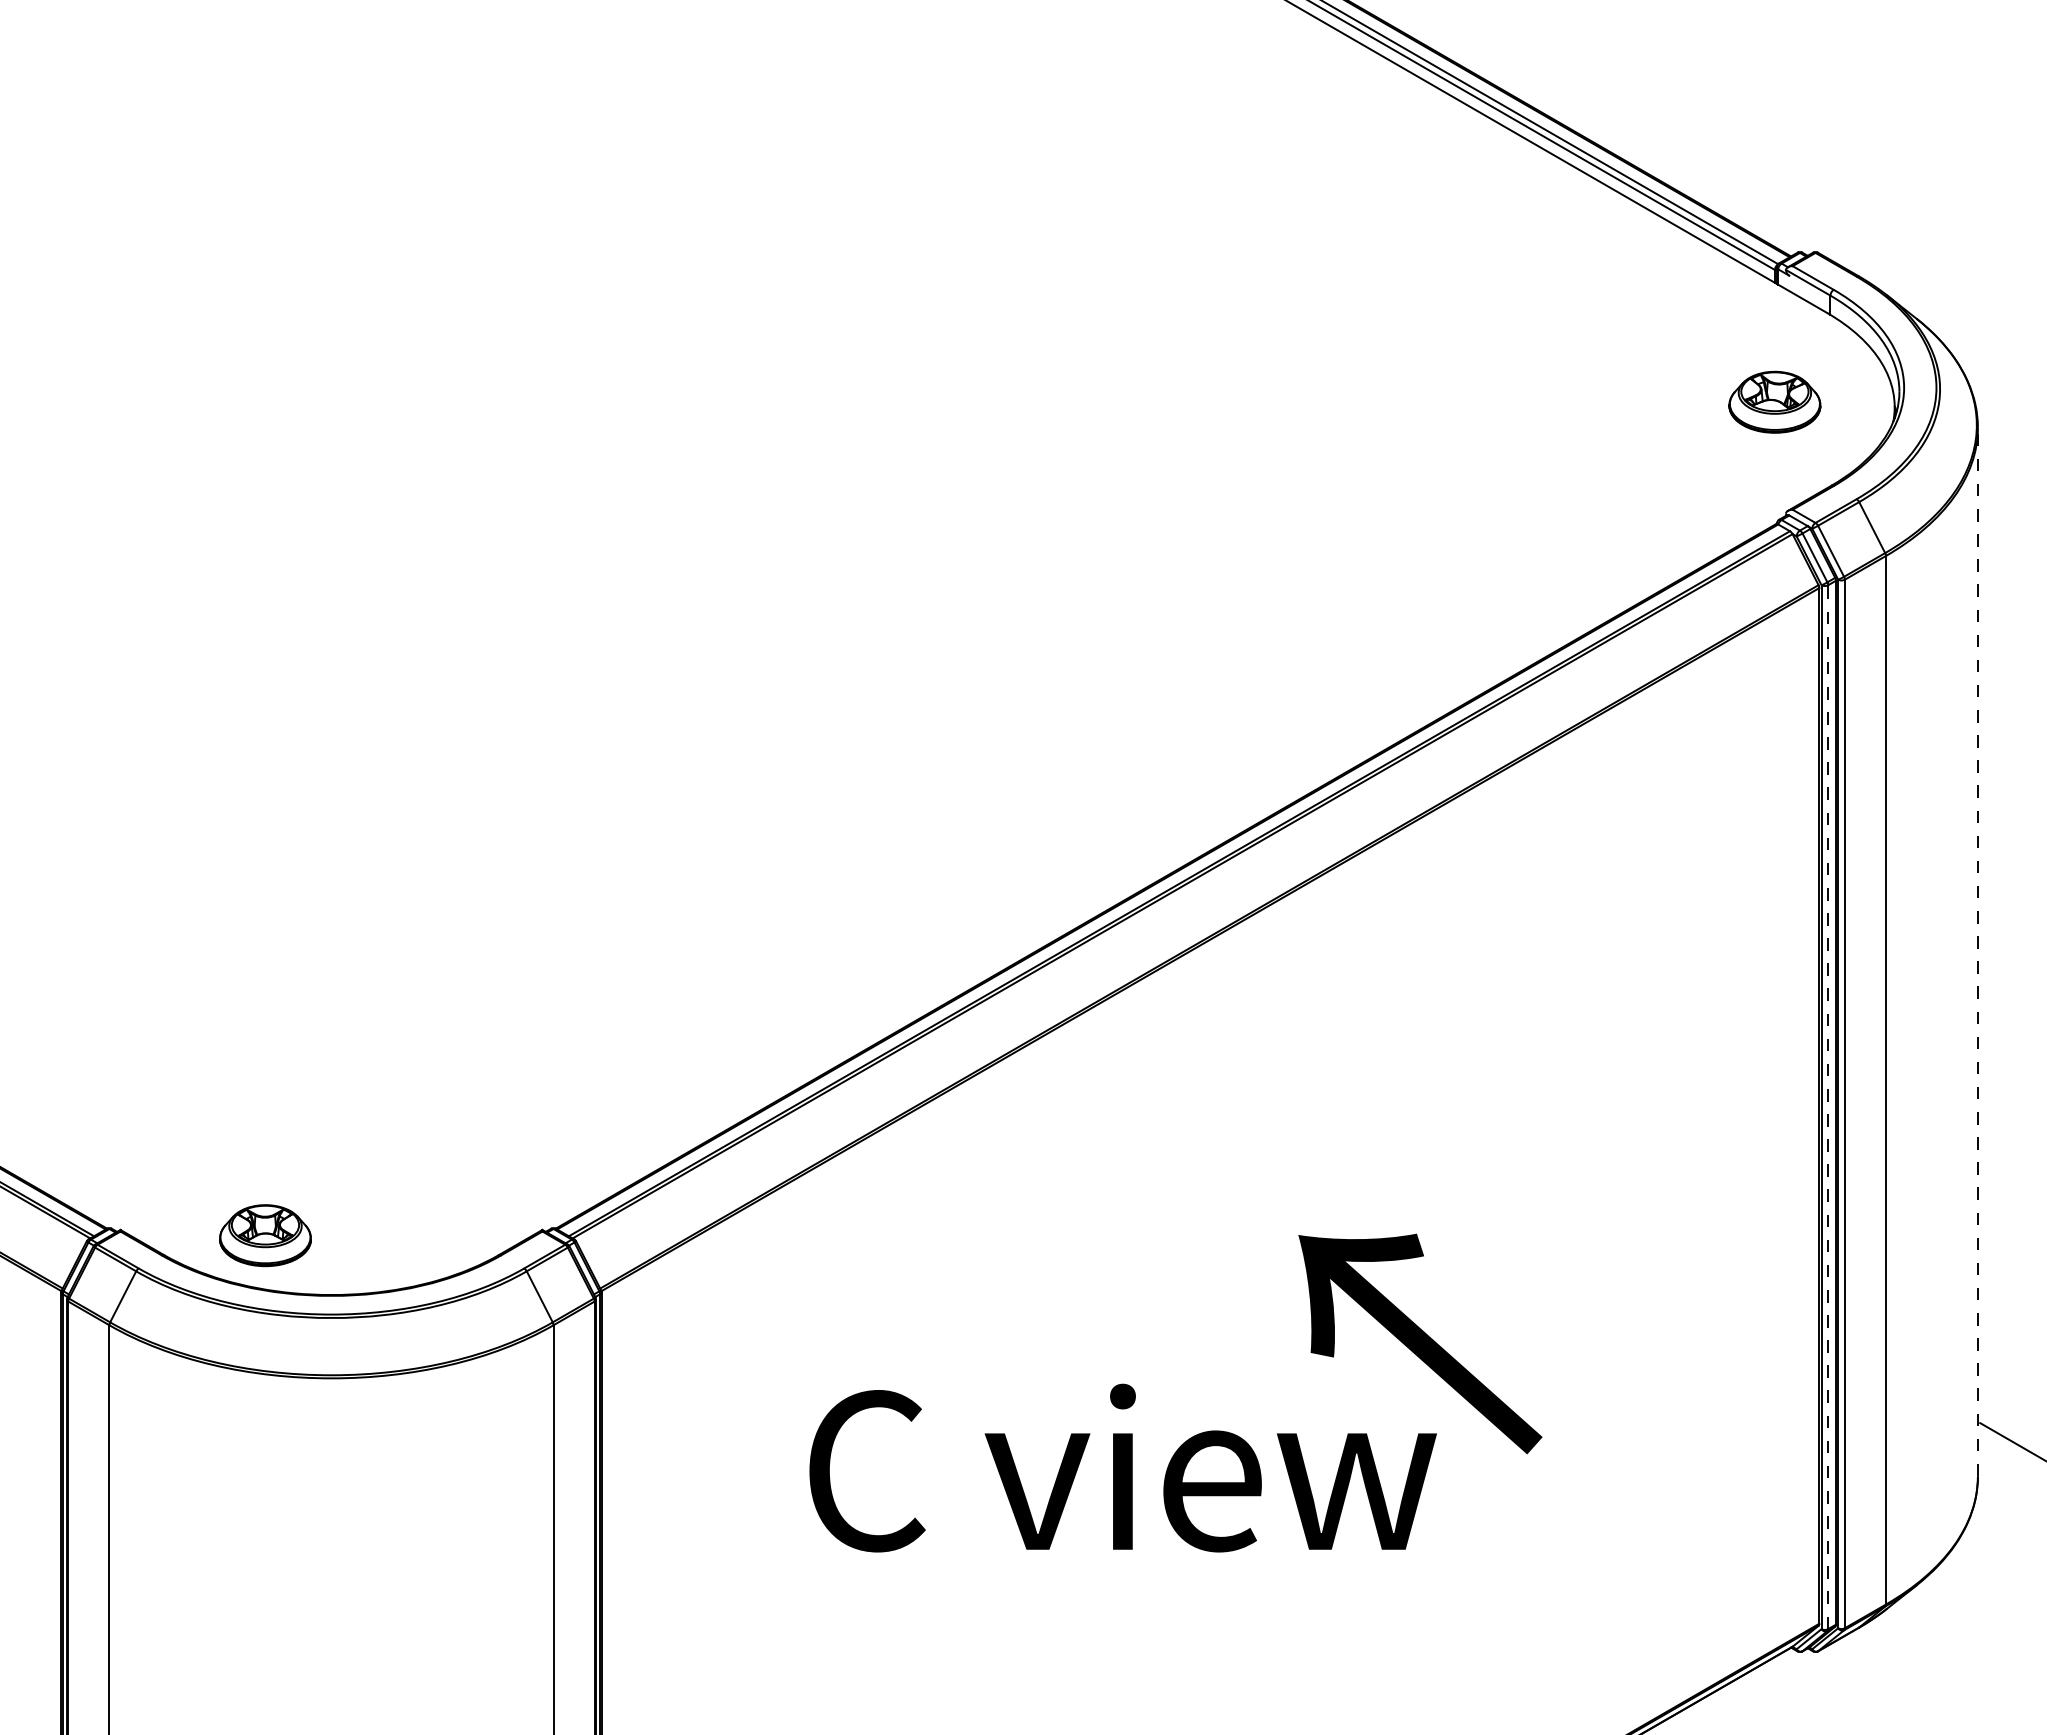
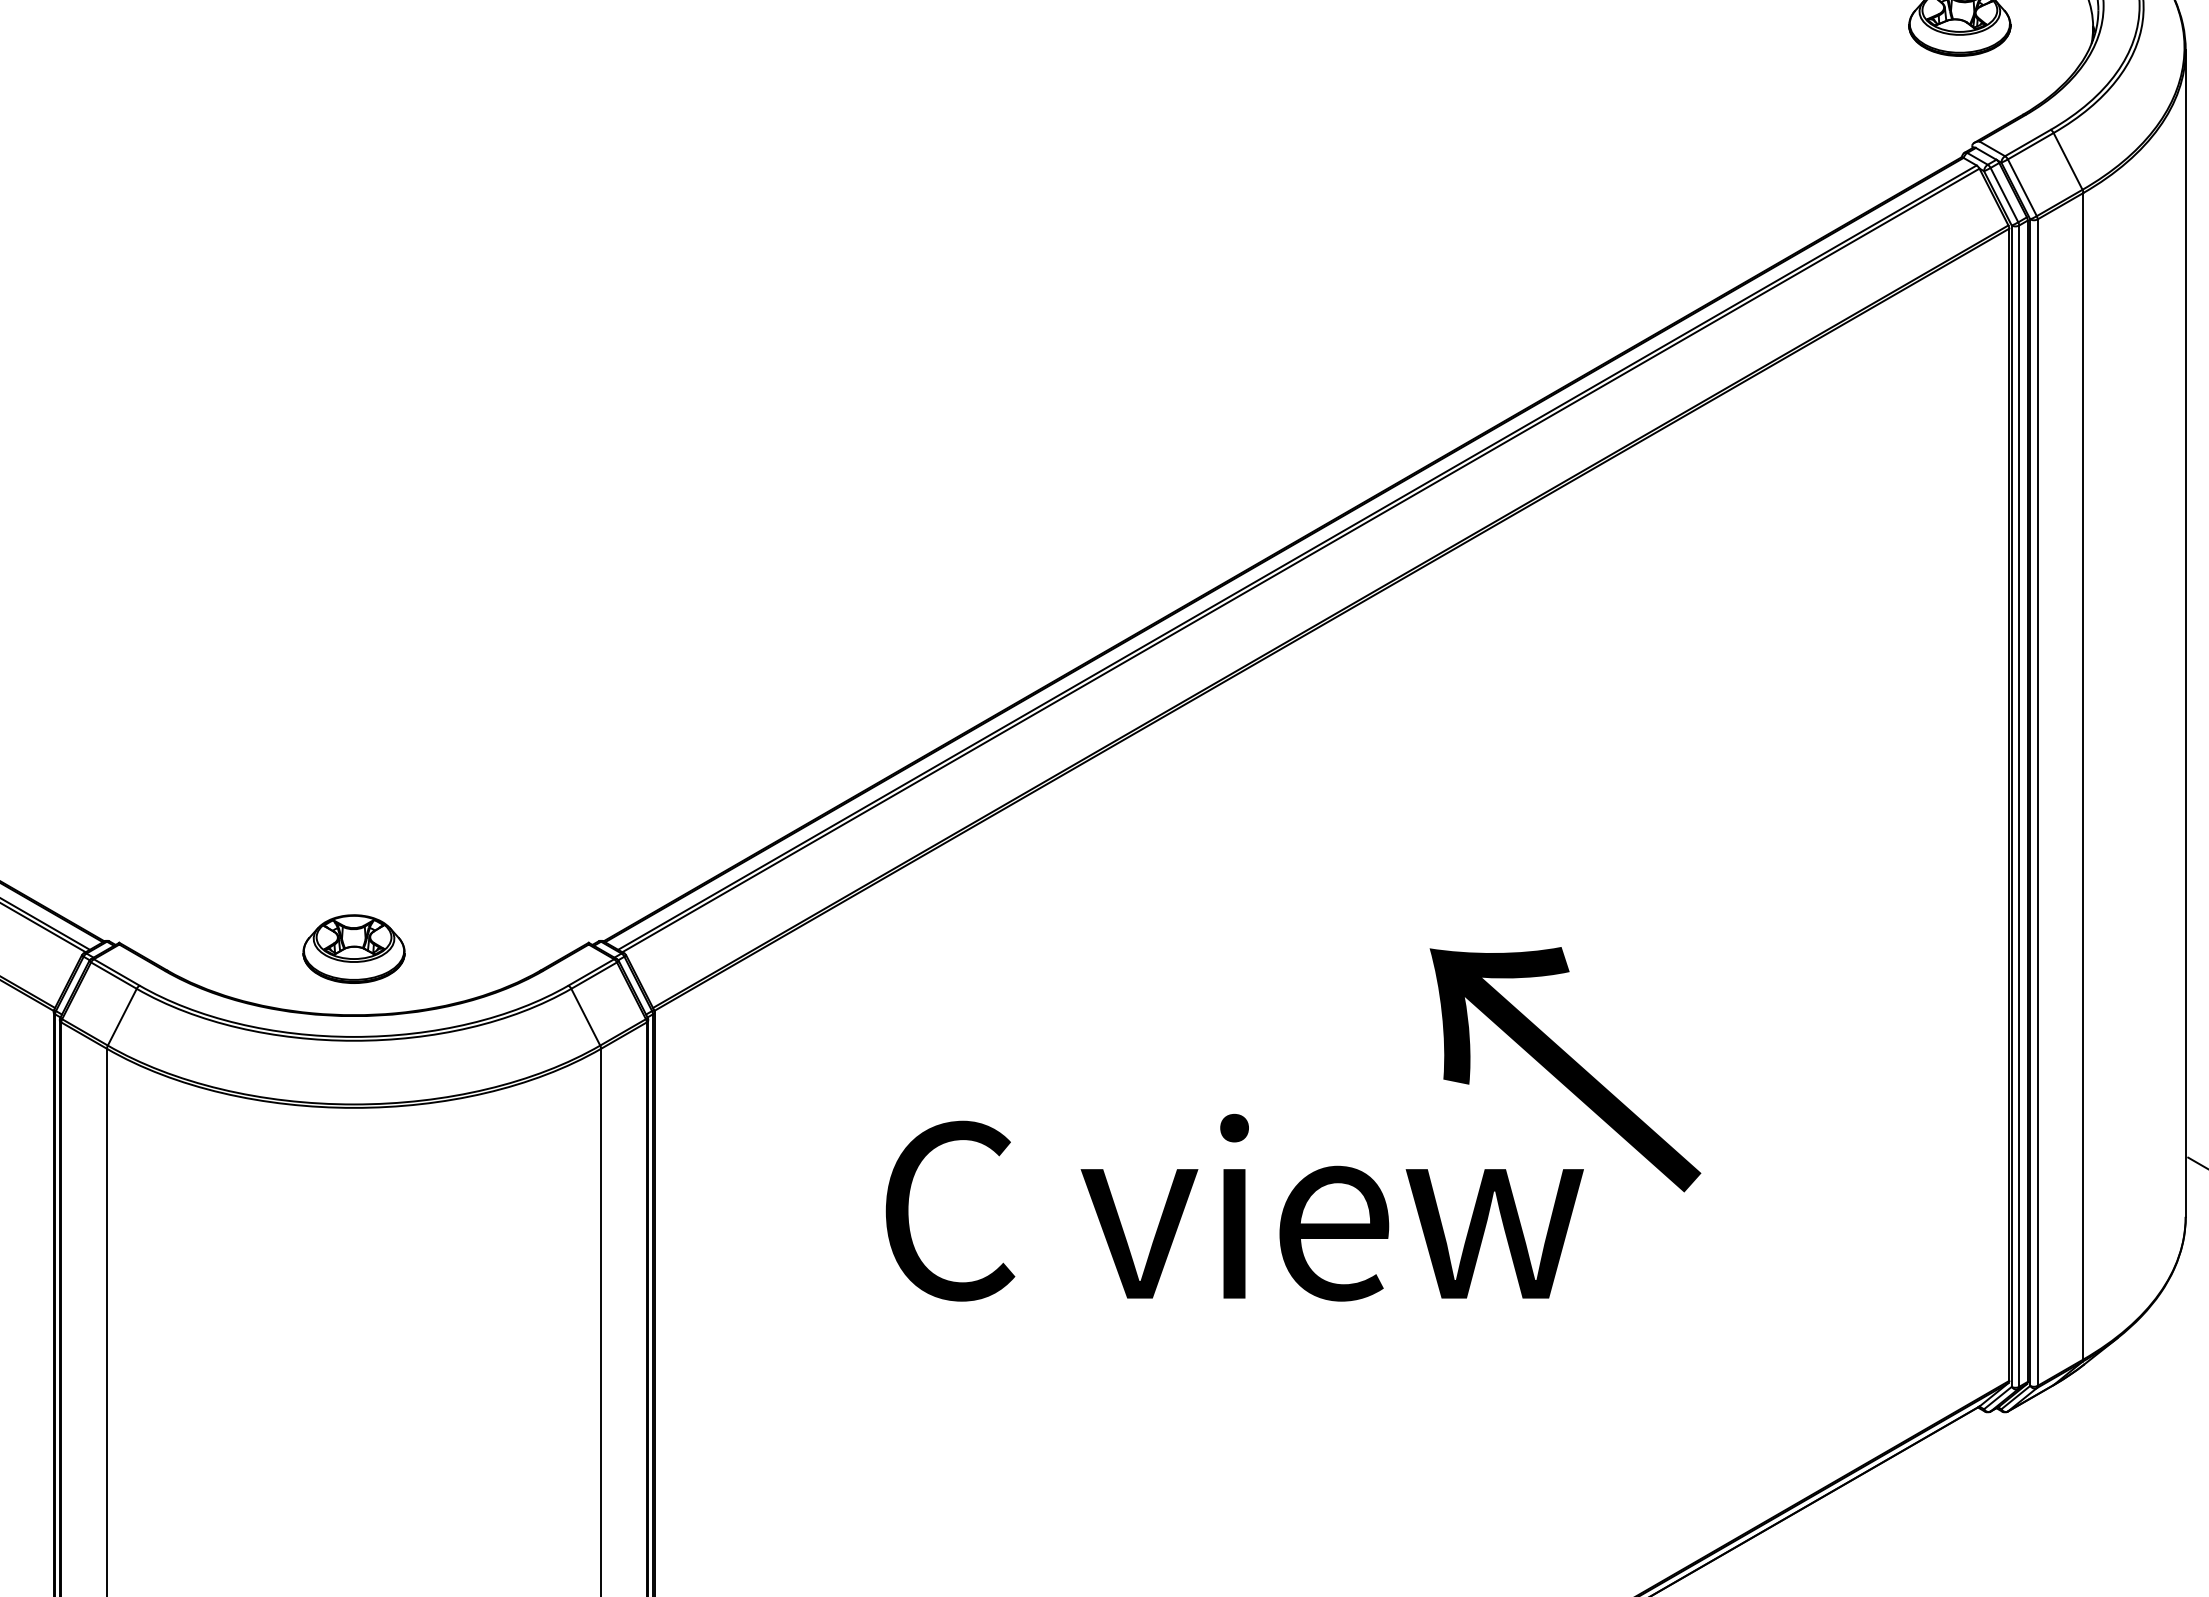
line: (1977, 951) -> (2185, 633), dashed -> solid
line: (1828, 1107) -> (2019, 806), dashed -> solid
part: (265, 1235) -> (354, 948), moved

